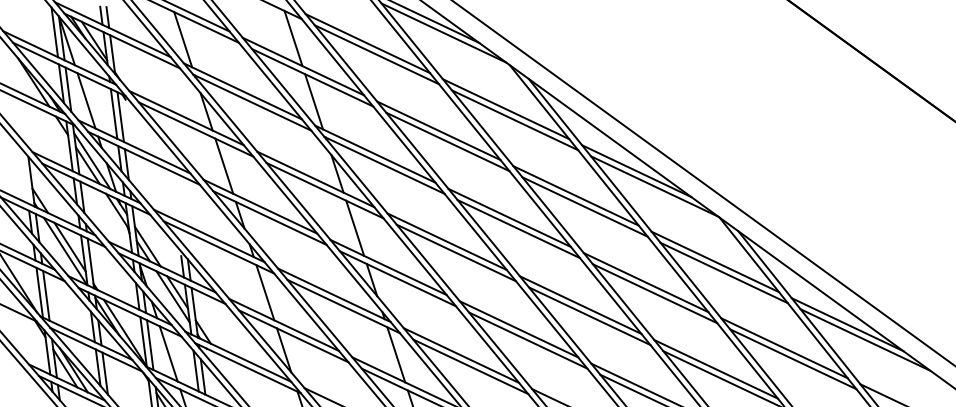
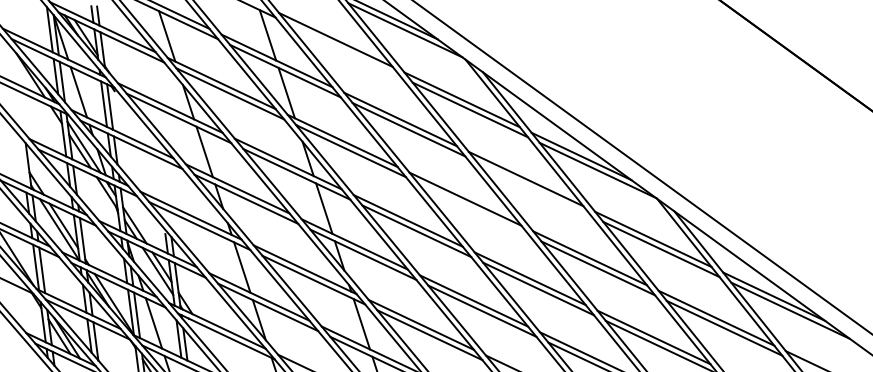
line: (376, 55) -> (343, 50), removed
line: (585, 207) -> (534, 189), removed
line: (518, 228) -> (473, 208), removed

